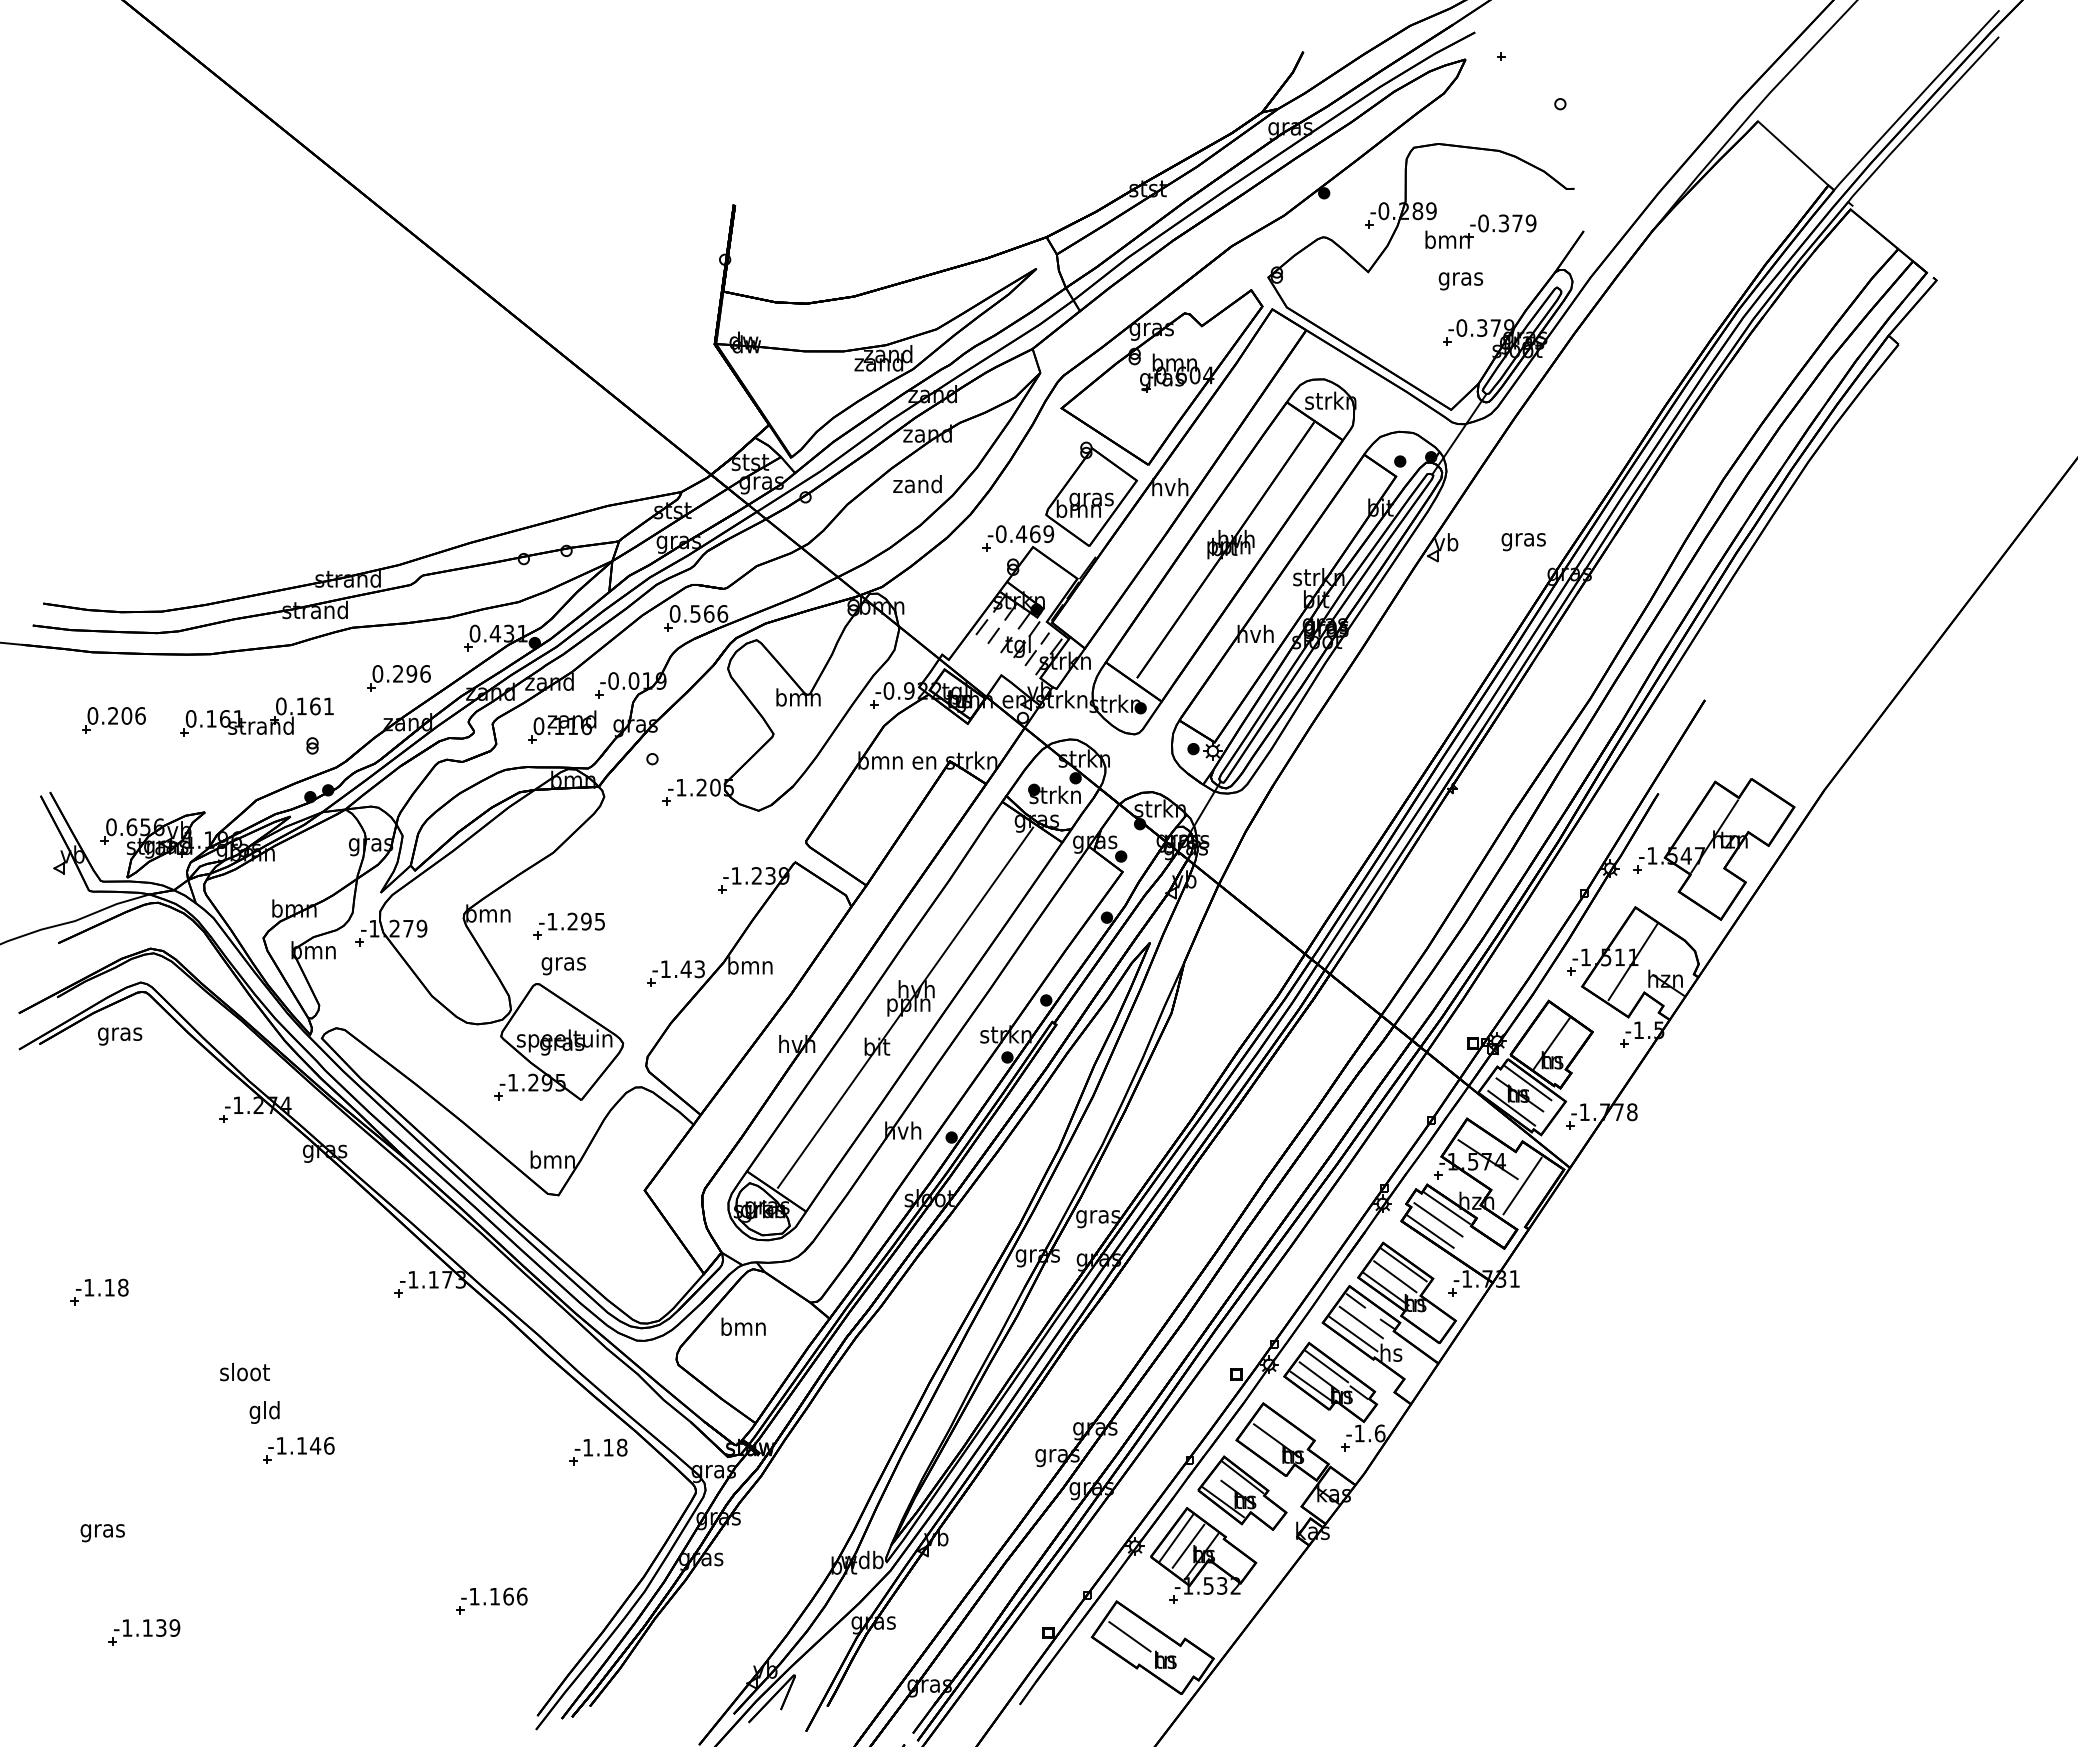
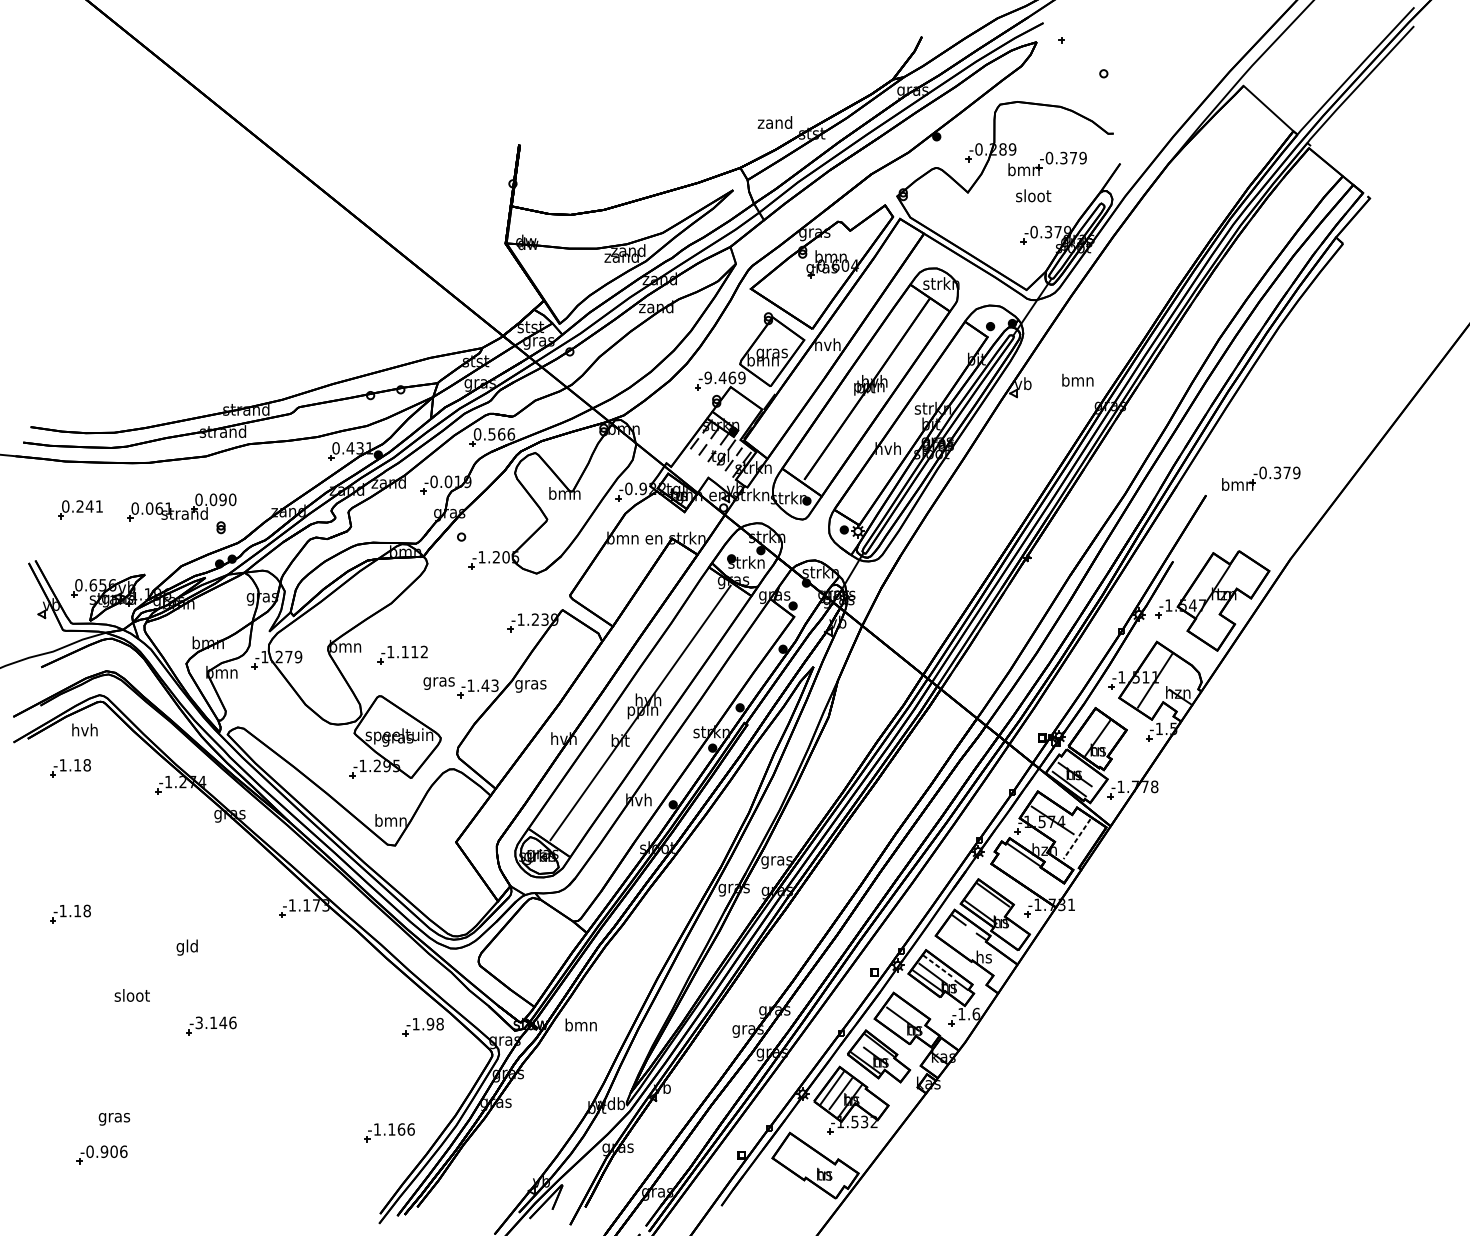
text: (1461, 278) -> (1033, 197), gras -> sloot
text: (917, 484) -> (774, 122), moved
text: (1000, 534) -> (707, 378), -0.469 -> -9.469
text: (1523, 539) -> (1077, 381), gras -> bmn
part: (1782, 676) -> (1260, 478), added
part: (398, 678) -> (281, 480), removed
text: (315, 706) -> (223, 499), 0.161 -> 0.090
text: (133, 715) -> (94, 506), 0.206 -> 0.241
text: (211, 718) -> (149, 508), 0.161 -> 0.061
part: (562, 726) -> (397, 514), removed
text: (585, 921) -> (414, 651), -1.295 -> -1.112
text: (563, 966) -> (438, 683), moved
text: (750, 967) -> (530, 684), bmn -> gras
text: (120, 1033) -> (85, 731), gras -> hvh
line: (1527, 1082) -> (1080, 765), removed
part: (99, 1085) -> (70, 767), added
line: (1522, 1186) -> (1077, 839), solid -> dashed
line: (1438, 1219) -> (1017, 862), removed
line: (1430, 1231) -> (1011, 871), removed
line: (1395, 1276) -> (987, 903), removed
line: (1360, 1322) -> (962, 935), removed
text: (743, 1326) -> (581, 1024), moved
line: (1353, 1333) -> (957, 943), removed
line: (1326, 1366) -> (938, 966), solid -> dashed
text: (244, 1372) -> (131, 995), moved
text: (264, 1412) -> (187, 947), moved
text: (281, 1445) -> (199, 1022), -1.146 -> -3.146
text: (608, 1447) -> (430, 1024), -1.18 -> -1.98
text: (102, 1533) -> (114, 1119), moved
part: (491, 1600) -> (389, 1132), moved
text: (151, 1627) -> (107, 1151), -1.139 -> -0.906
line: (1129, 1636) -> (799, 1157), removed

